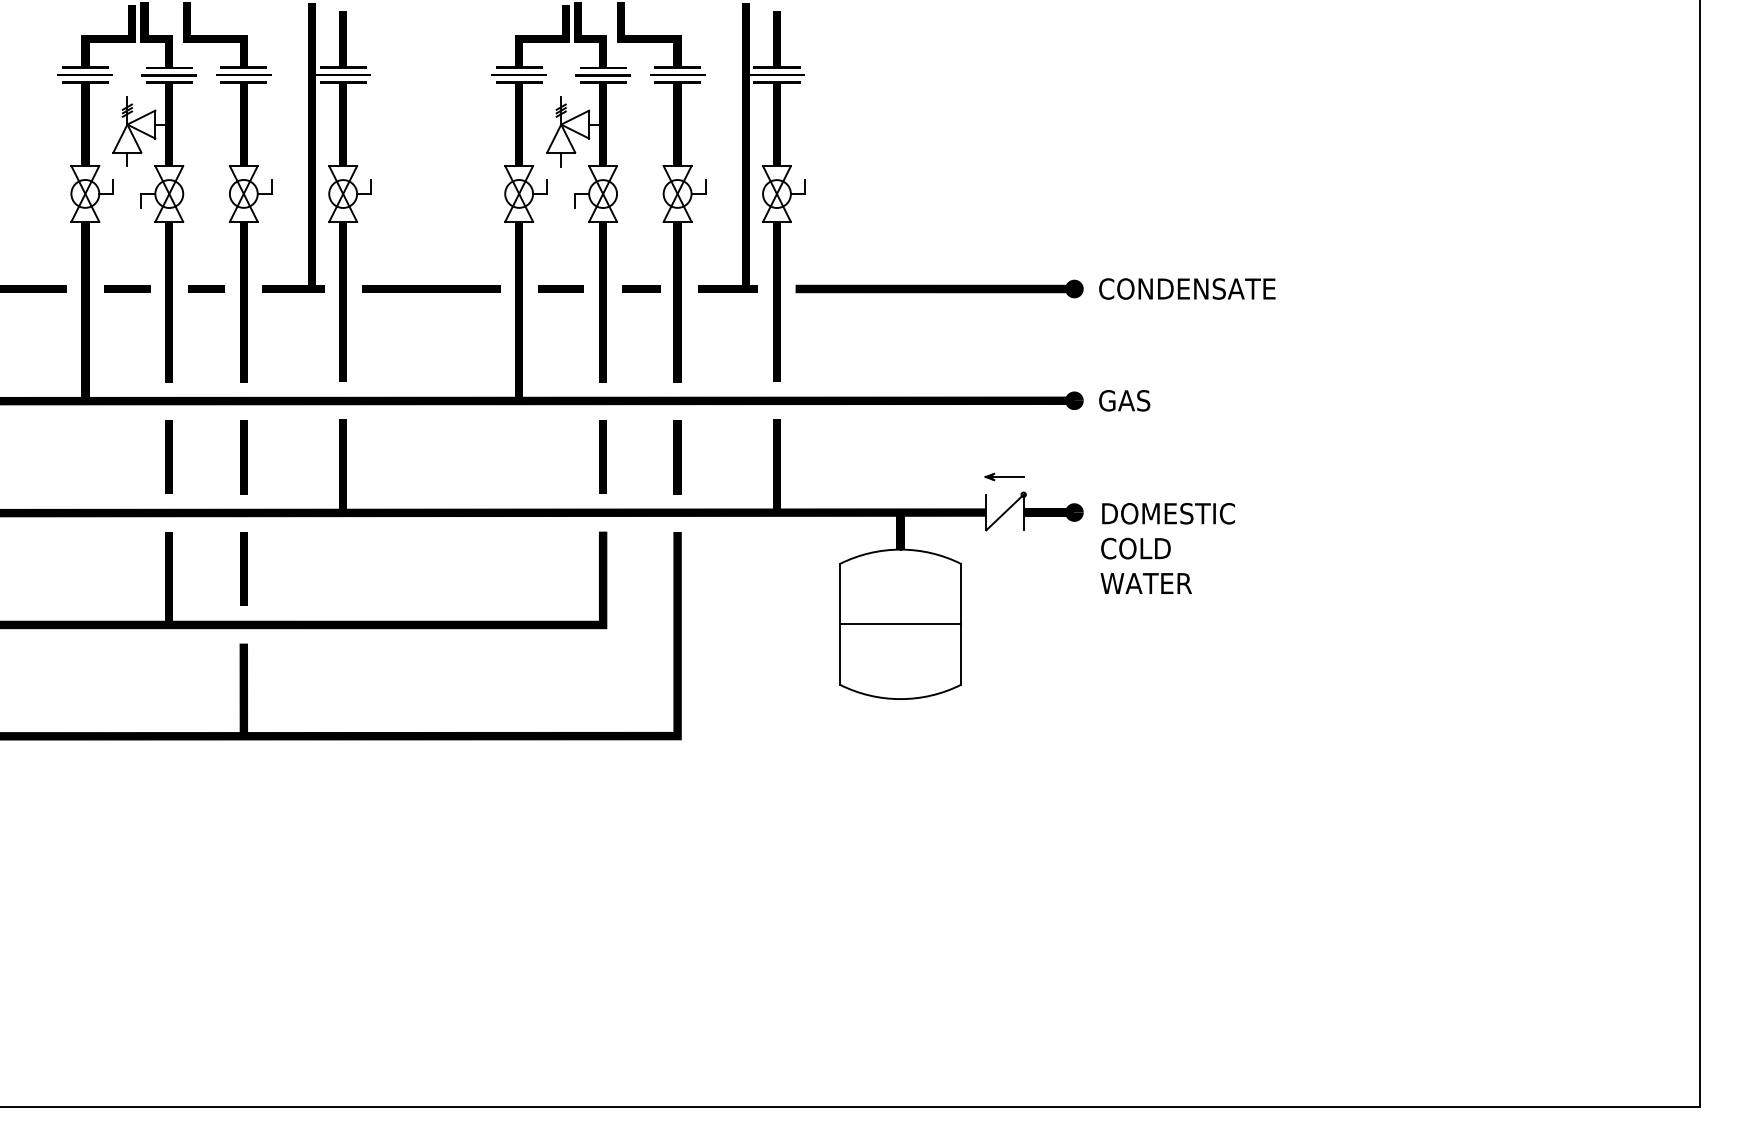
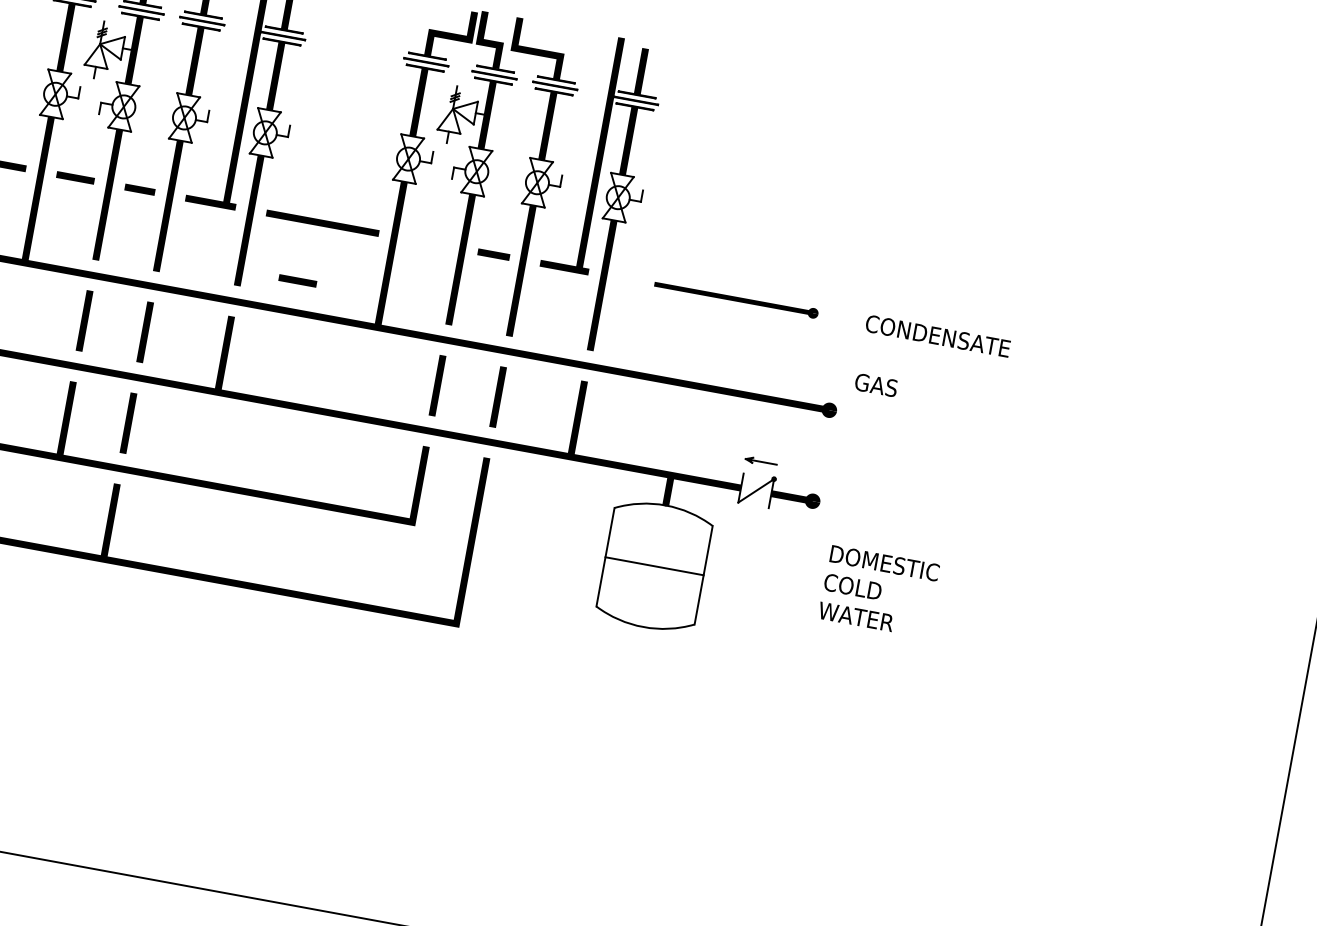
line: (560, 288) -> (297, 280), moved
part: (939, 288) -> (736, 298), size x0.7
text: (1124, 400) -> (876, 385), moved
text: (1167, 548) -> (878, 591), moved

